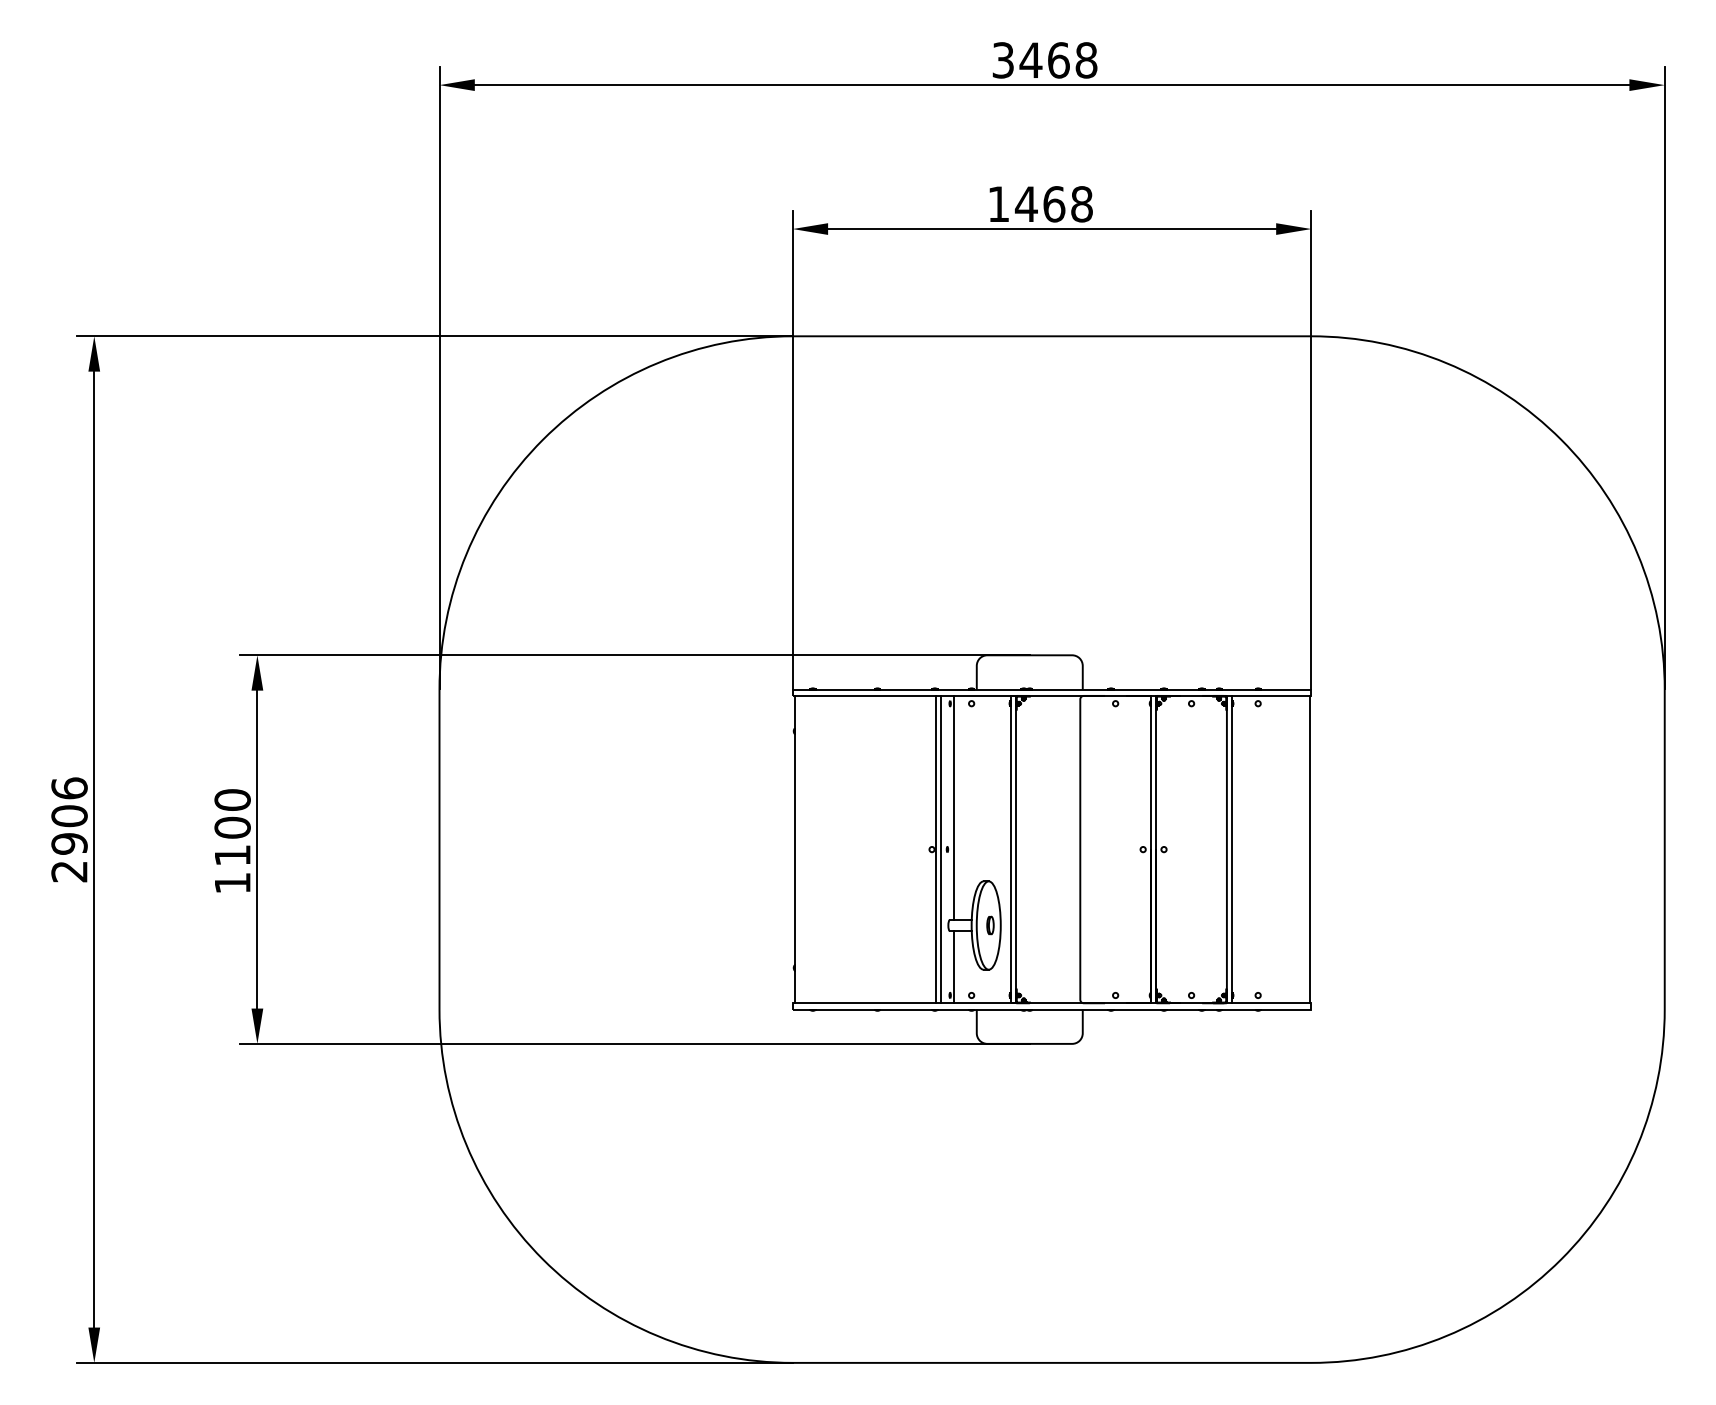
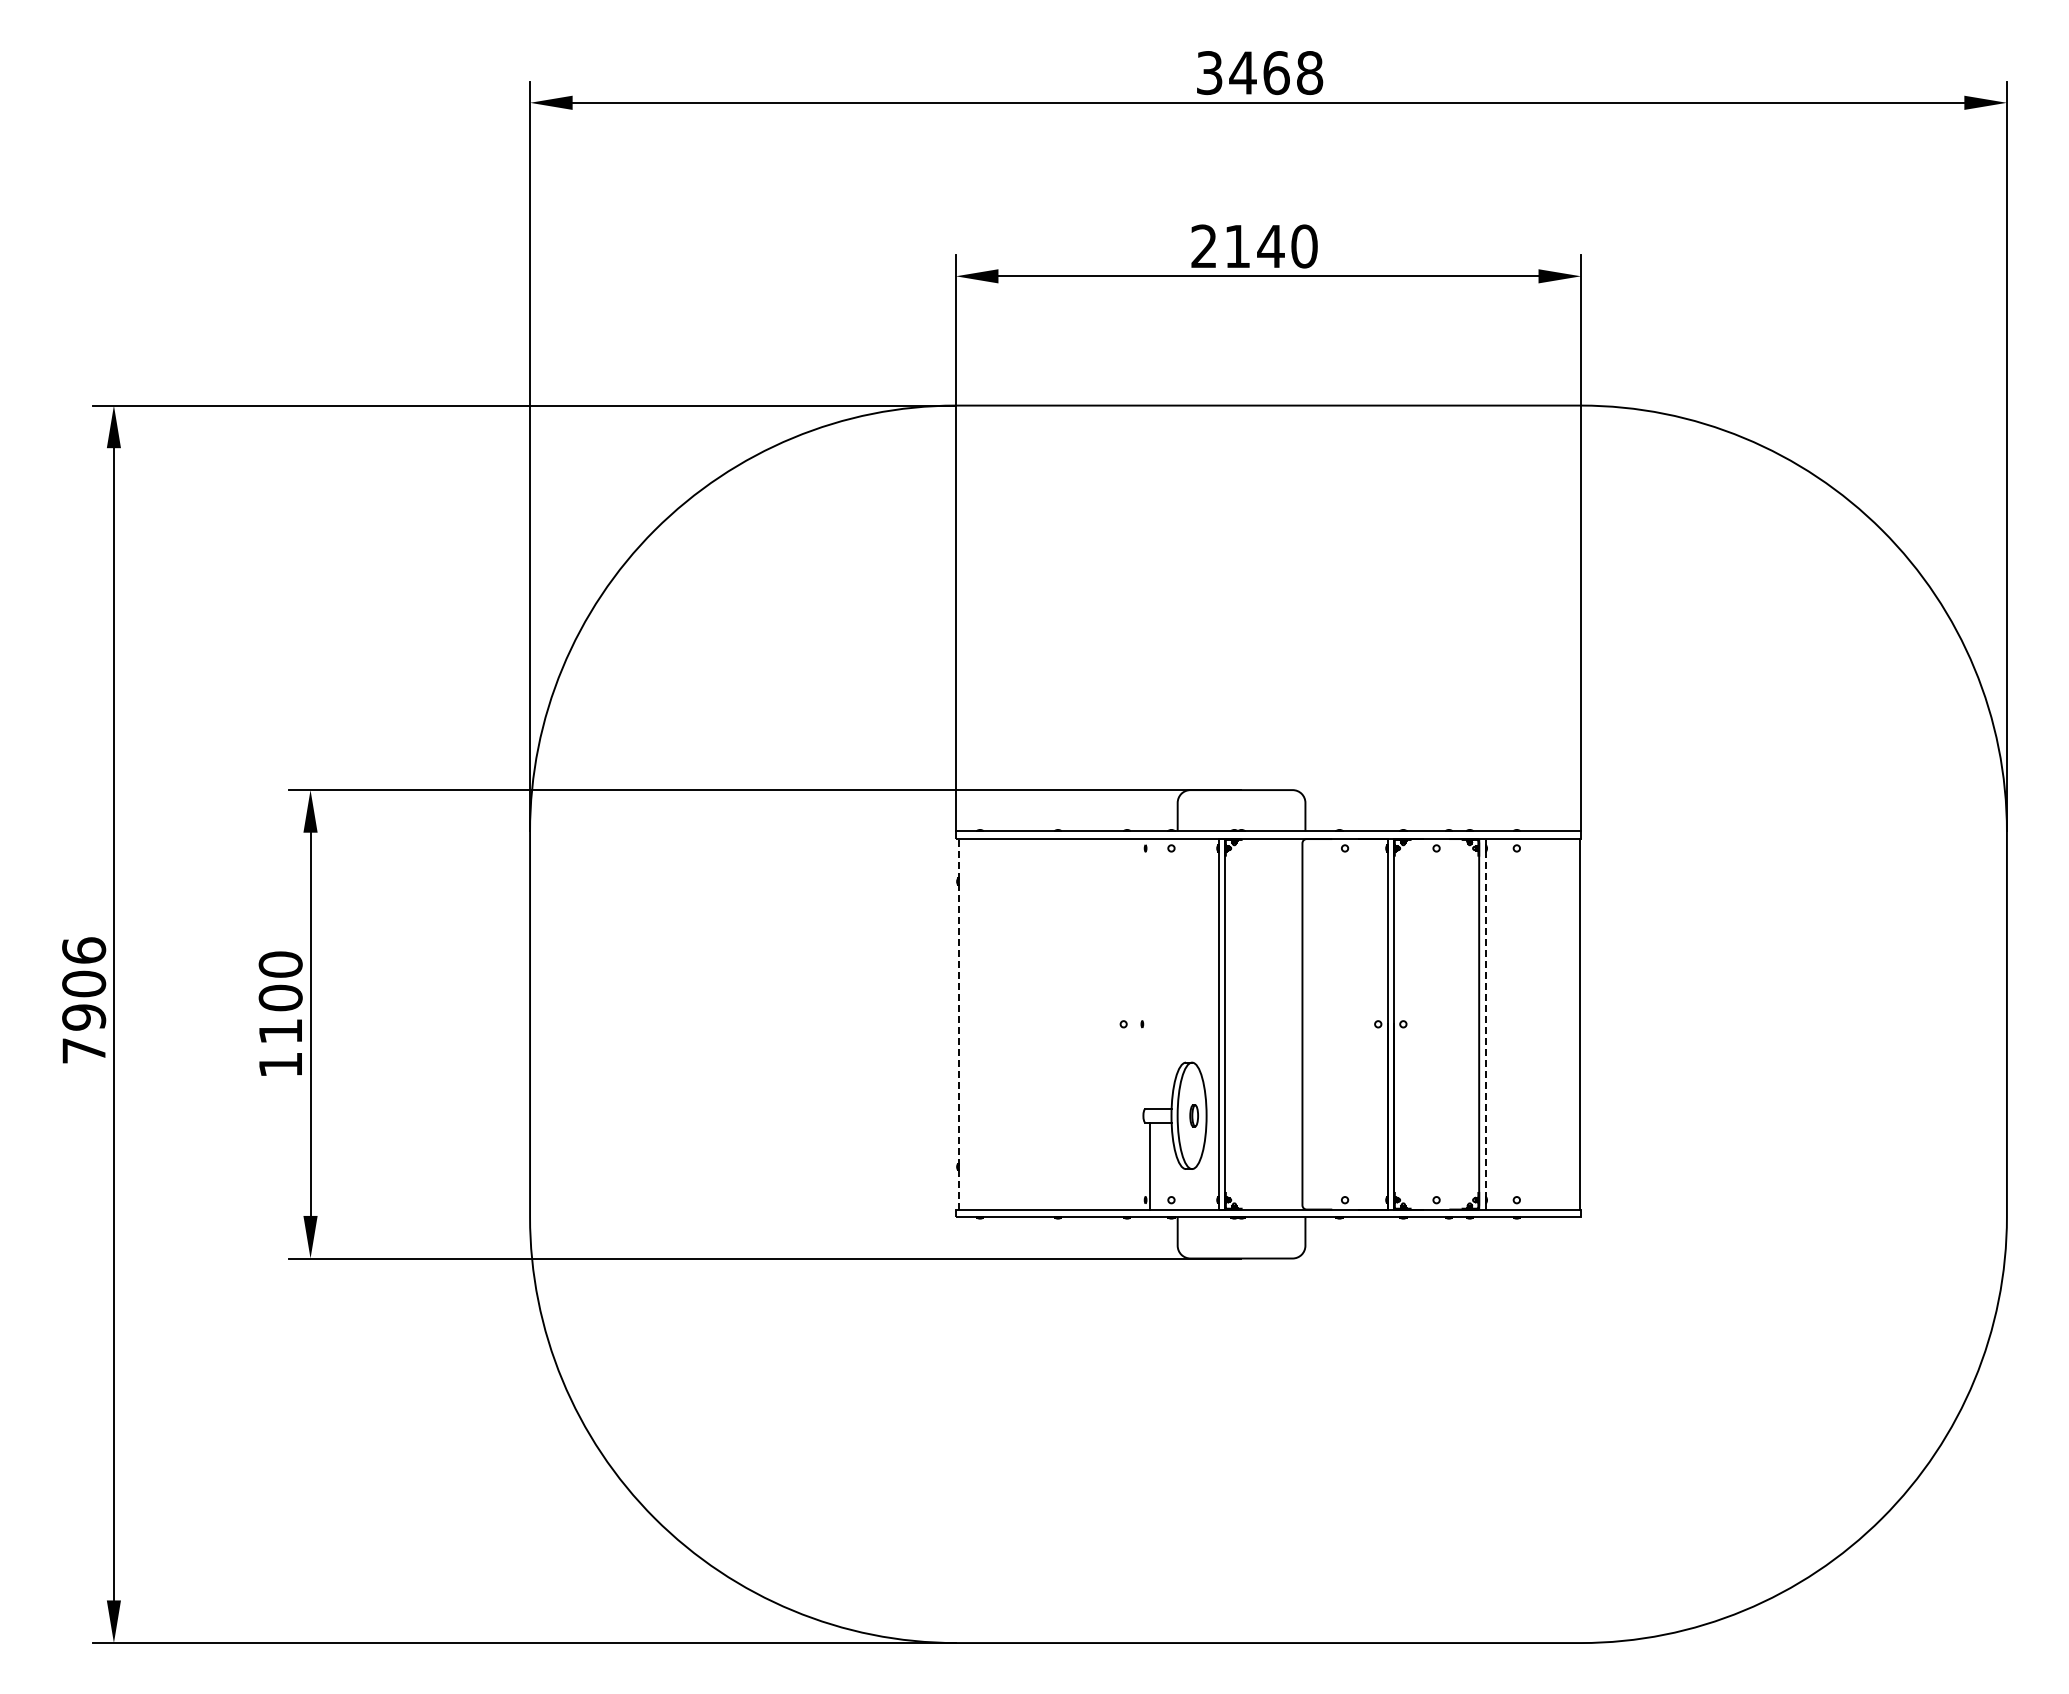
text: (1040, 204) -> (1254, 246), 1468 -> 2140
line: (954, 808) -> (1150, 974), removed
line: (794, 848) -> (958, 1023), solid -> dashed
line: (1232, 848) -> (1485, 1023), solid -> dashed
line: (935, 849) -> (1128, 1024), removed
line: (940, 849) -> (1134, 1024), removed
text: (69, 871) -> (83, 1050), 2906 -> 7906

